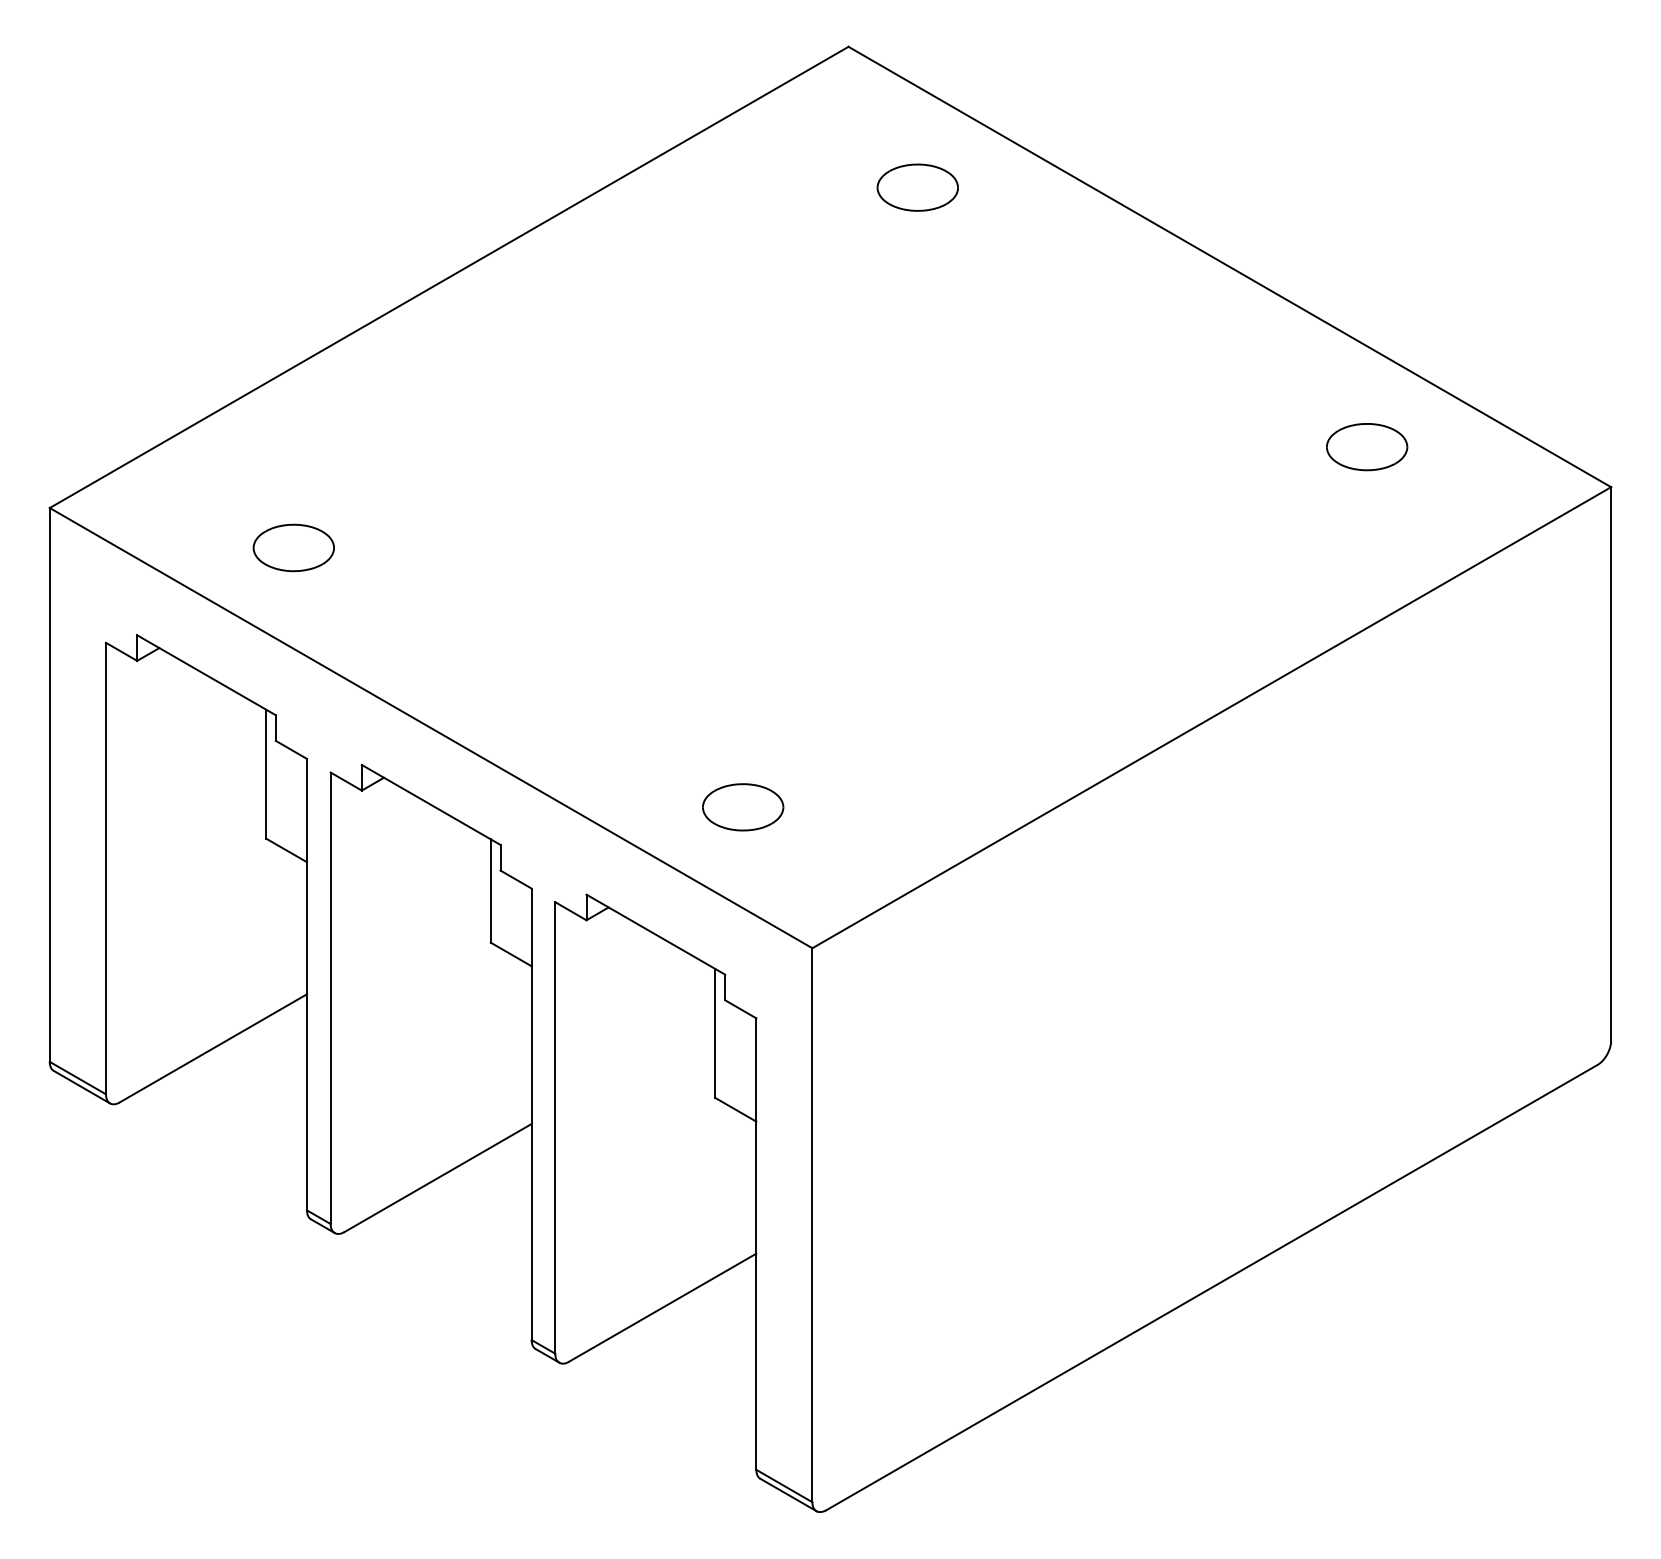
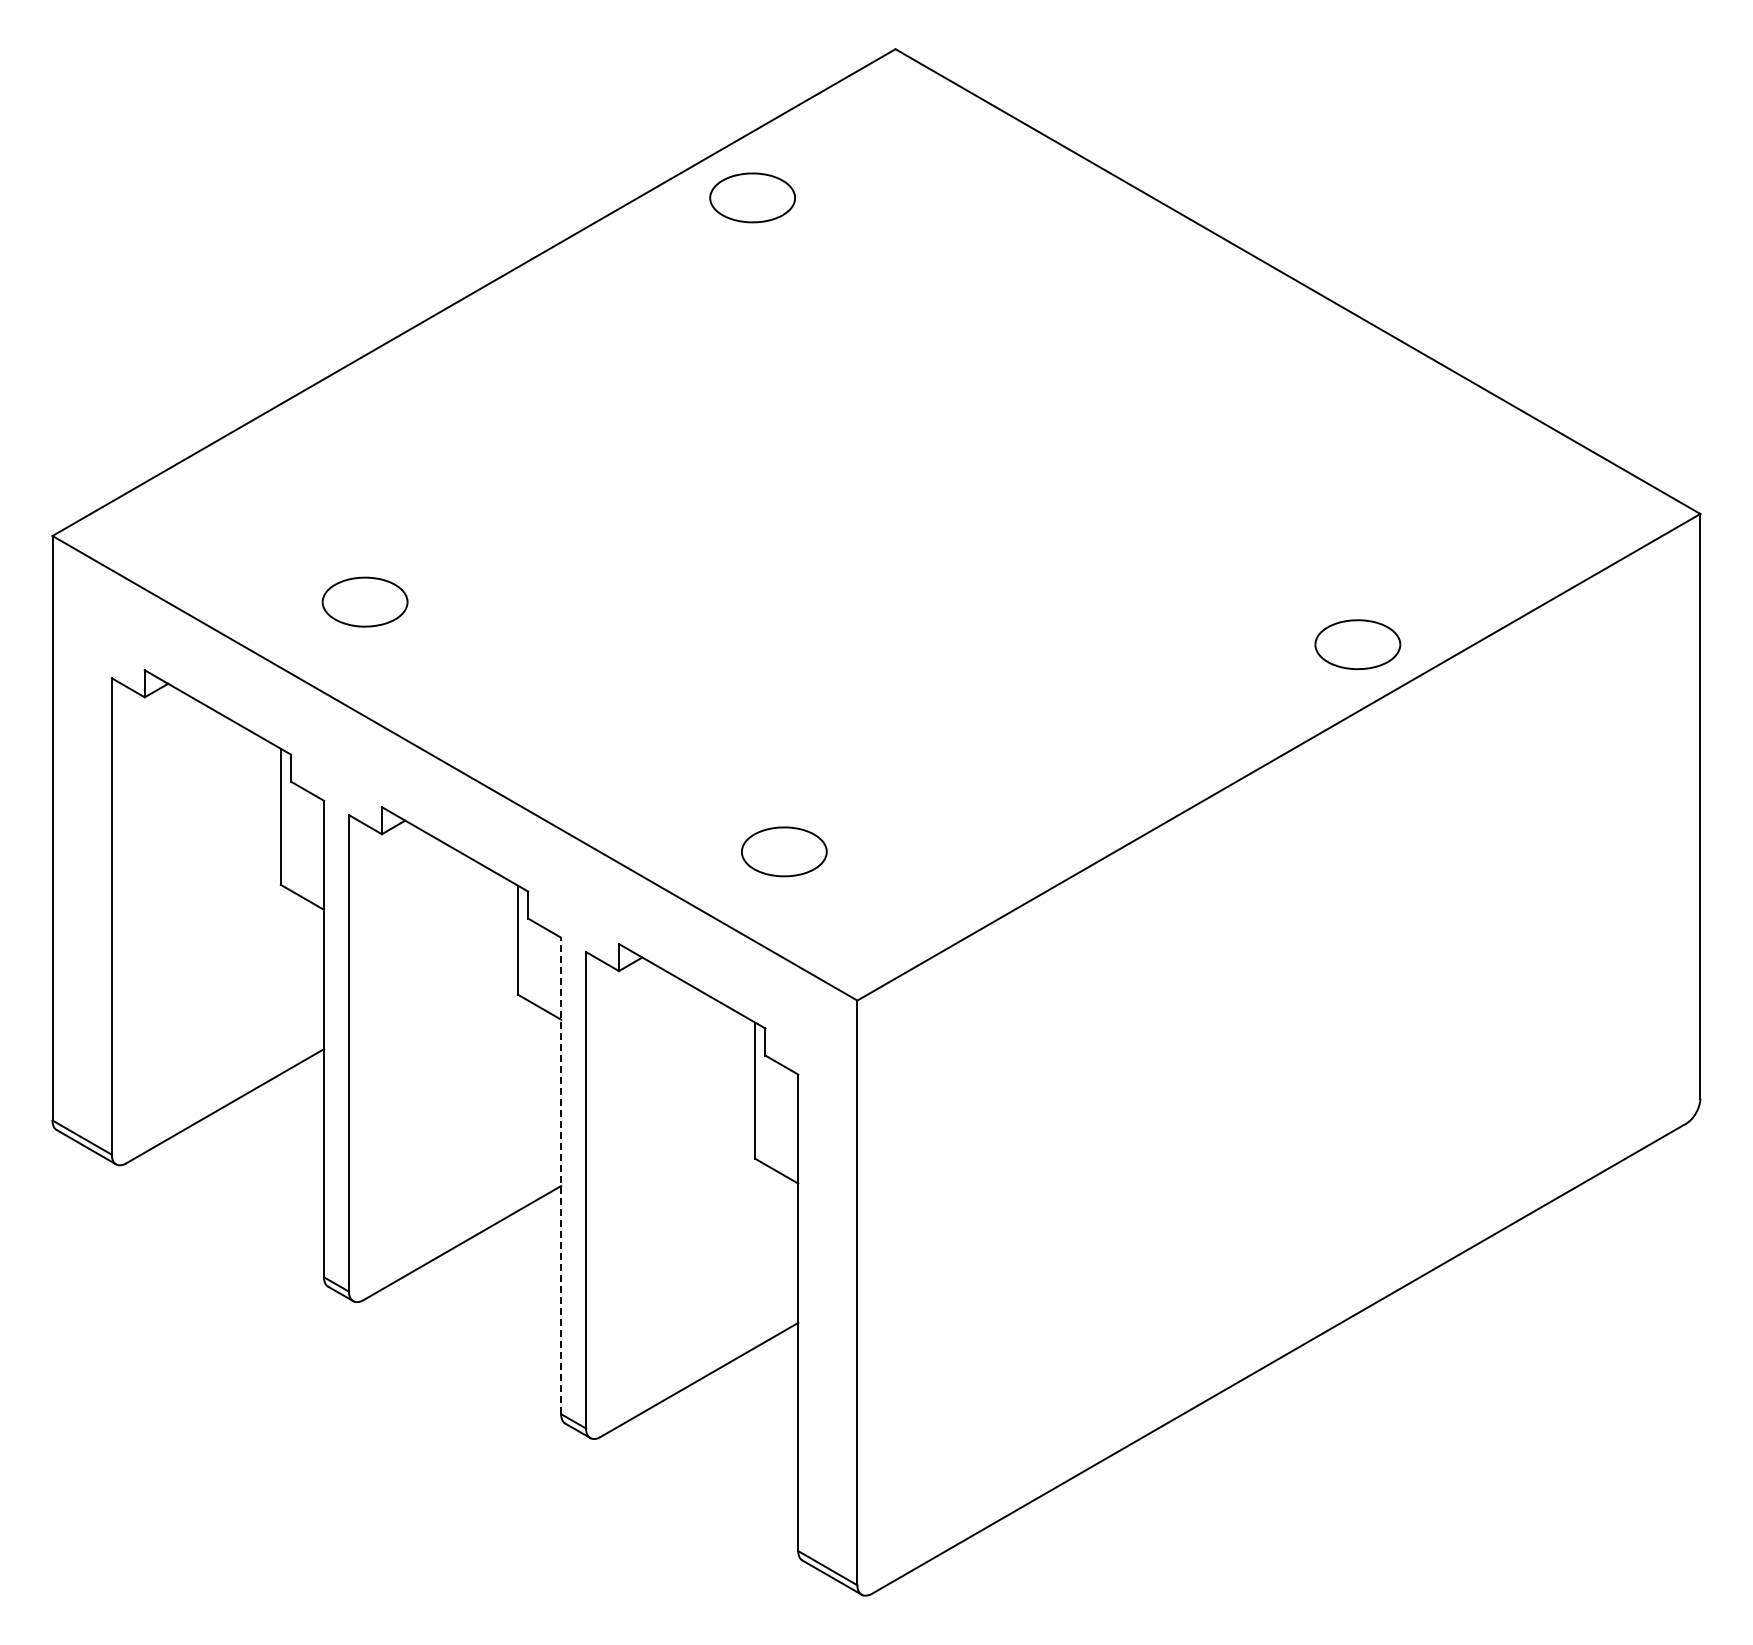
part: (917, 187) -> (752, 197), moved
part: (1366, 446) -> (1357, 644), moved
part: (293, 547) -> (364, 601), moved
line: (532, 1113) -> (561, 1175), solid -> dashed

